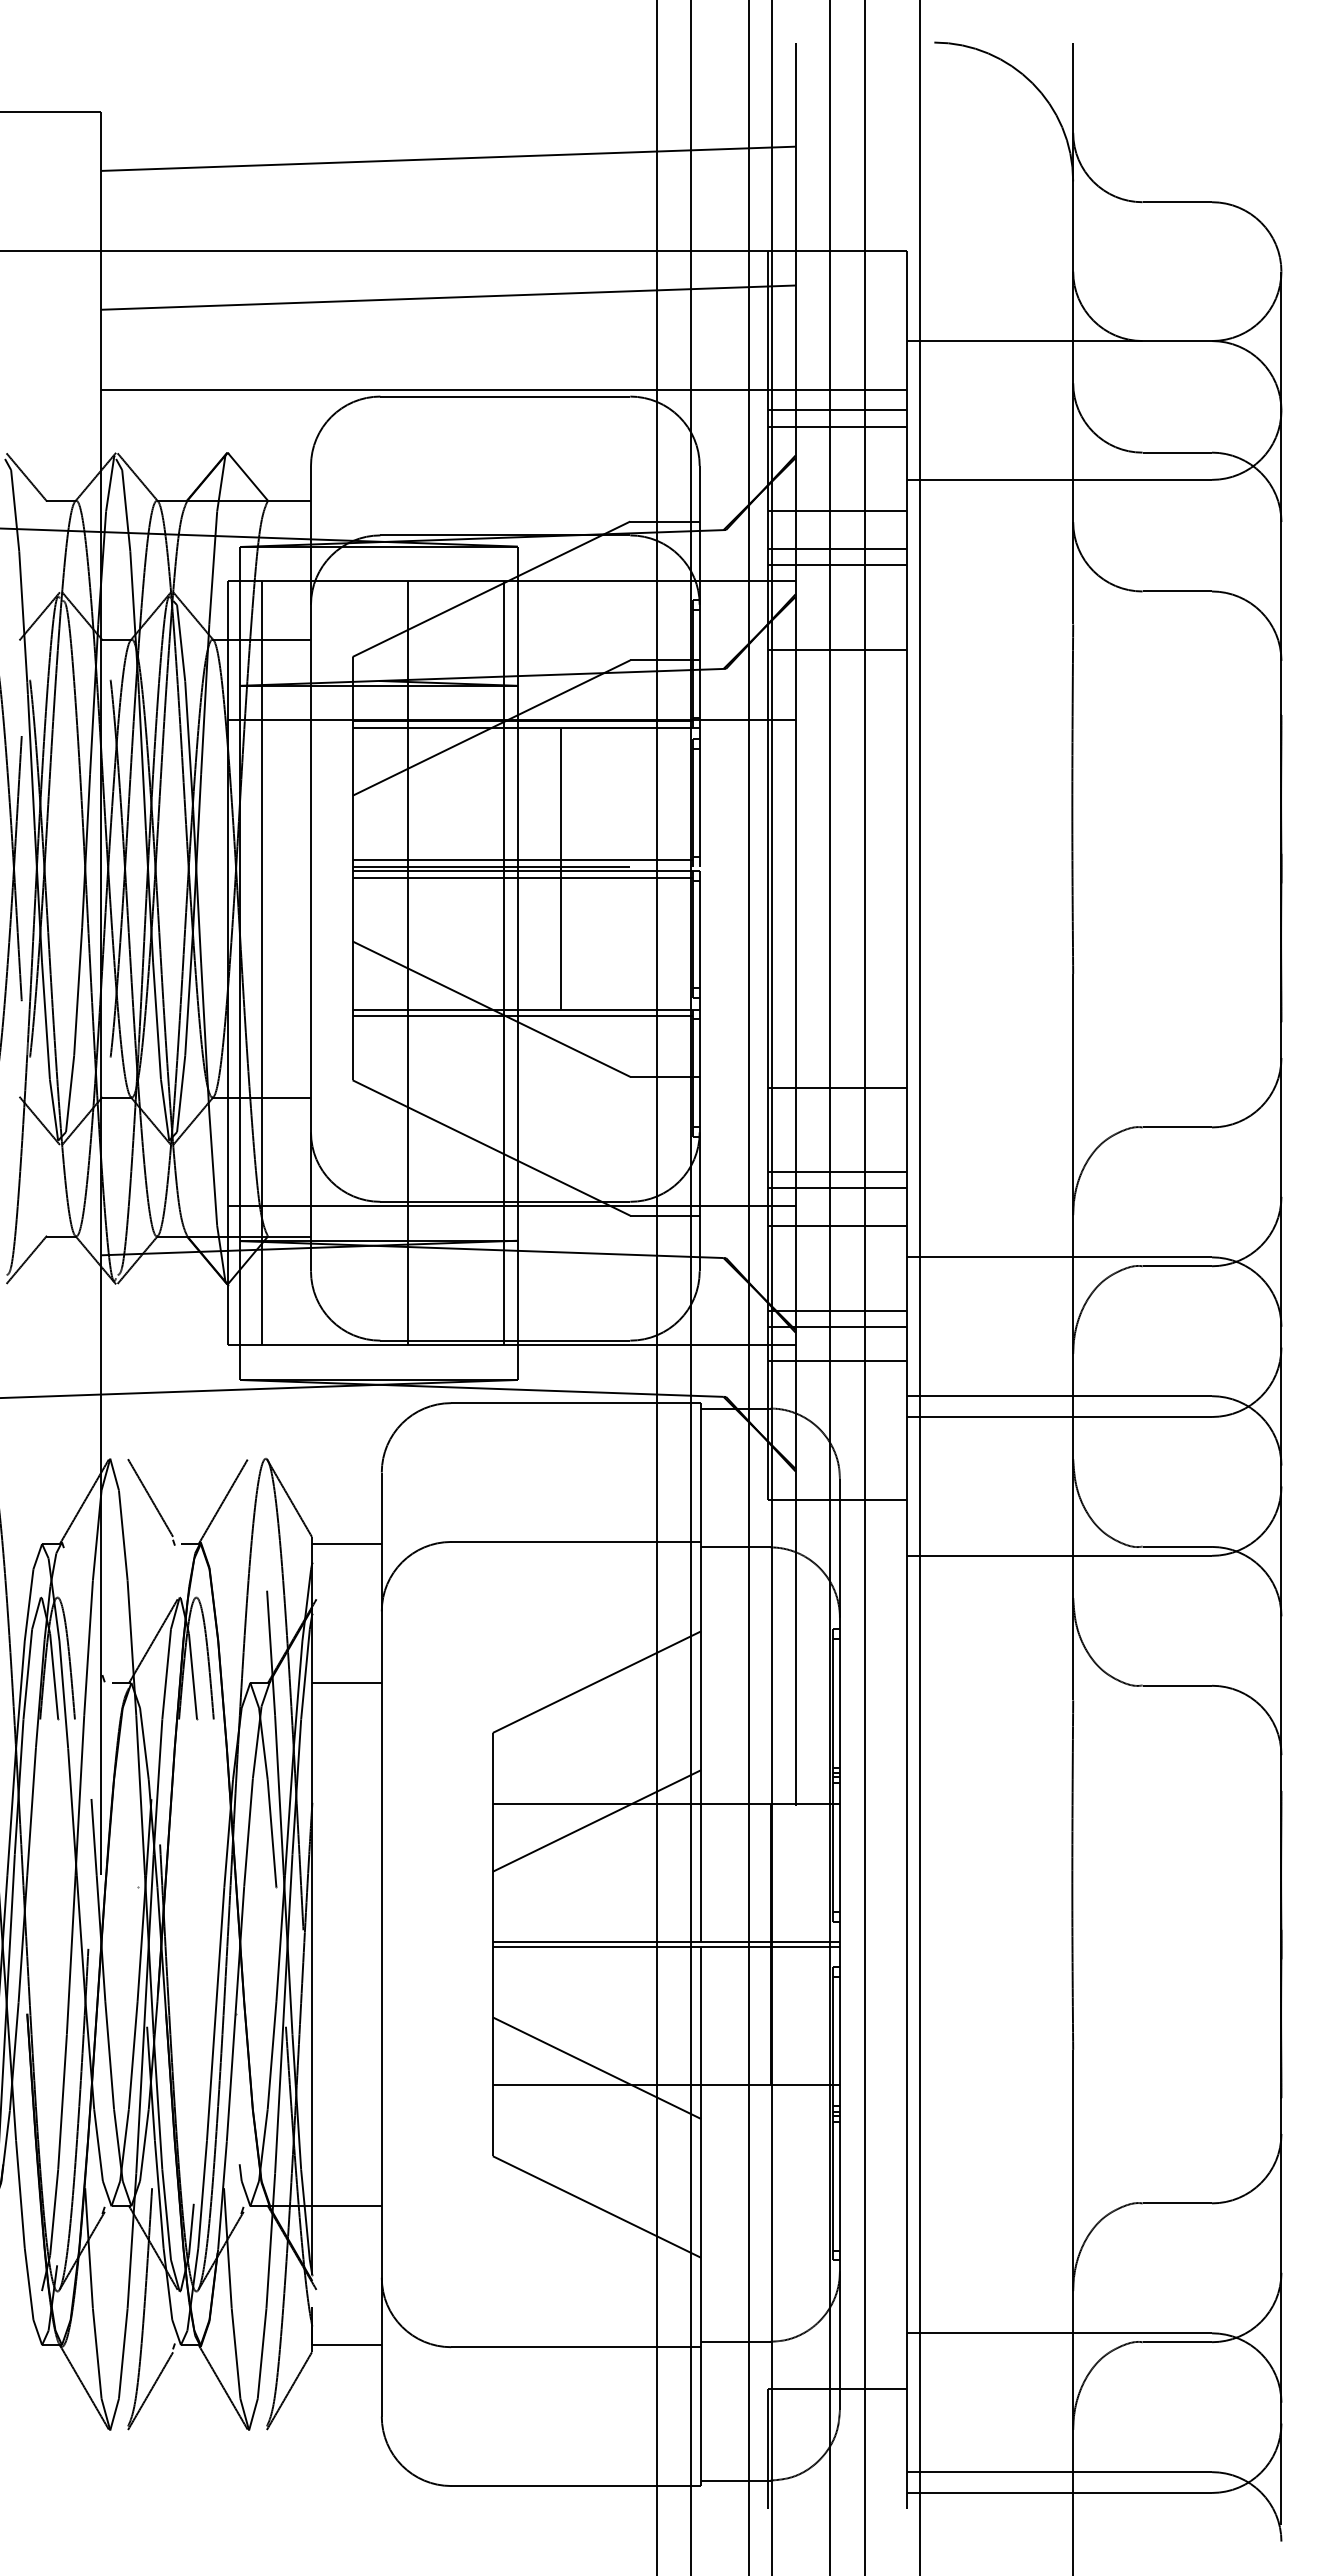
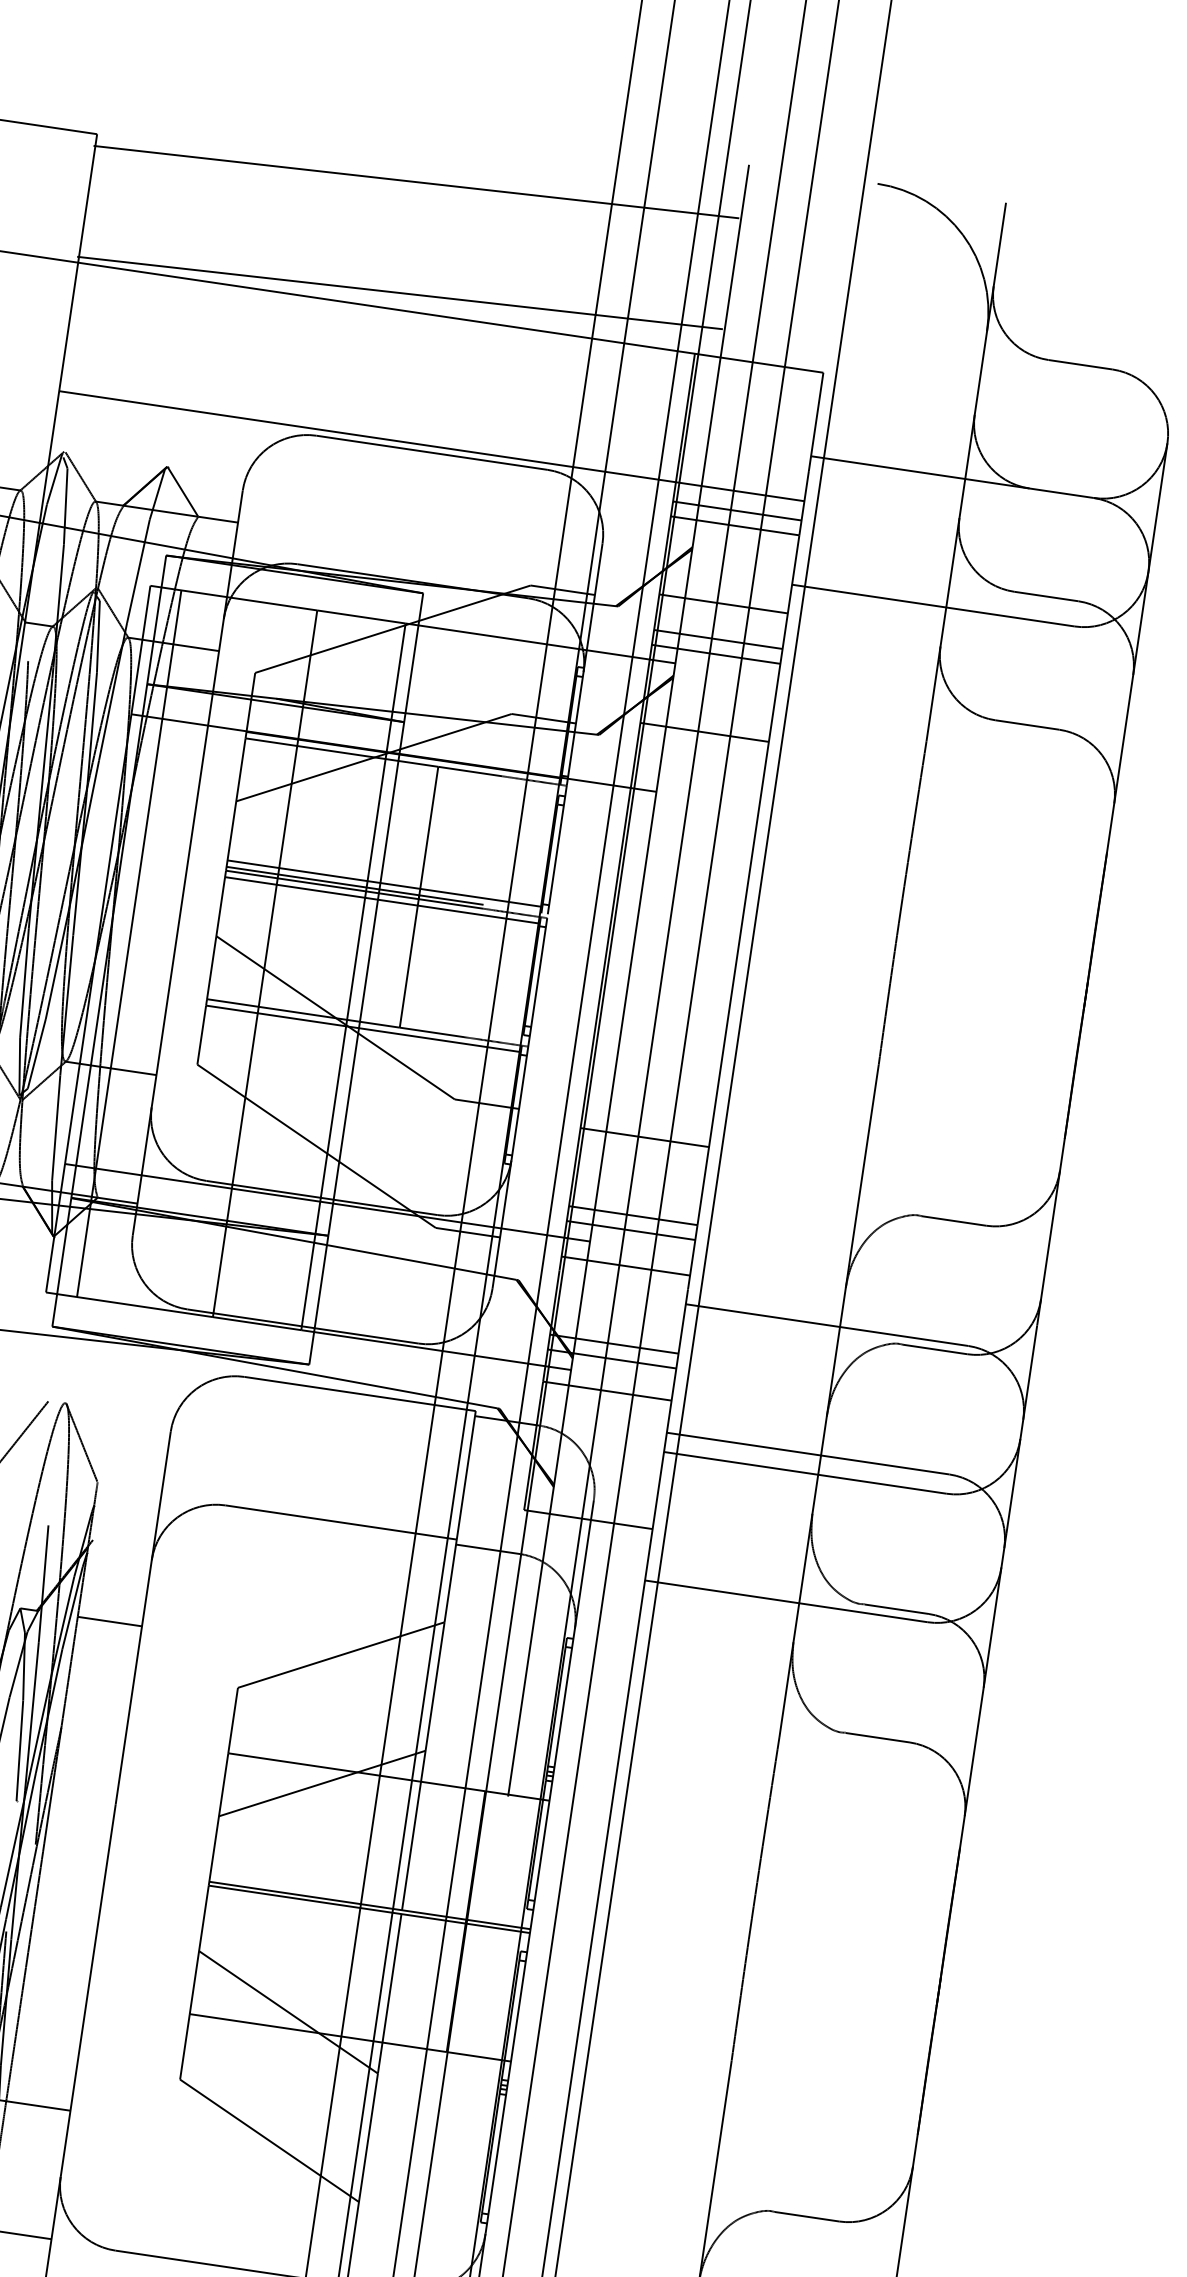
line: (448, 158) -> (416, 181), moved
line: (448, 297) -> (400, 292), moved
line: (346, 1544) -> (128, 1493), removed

